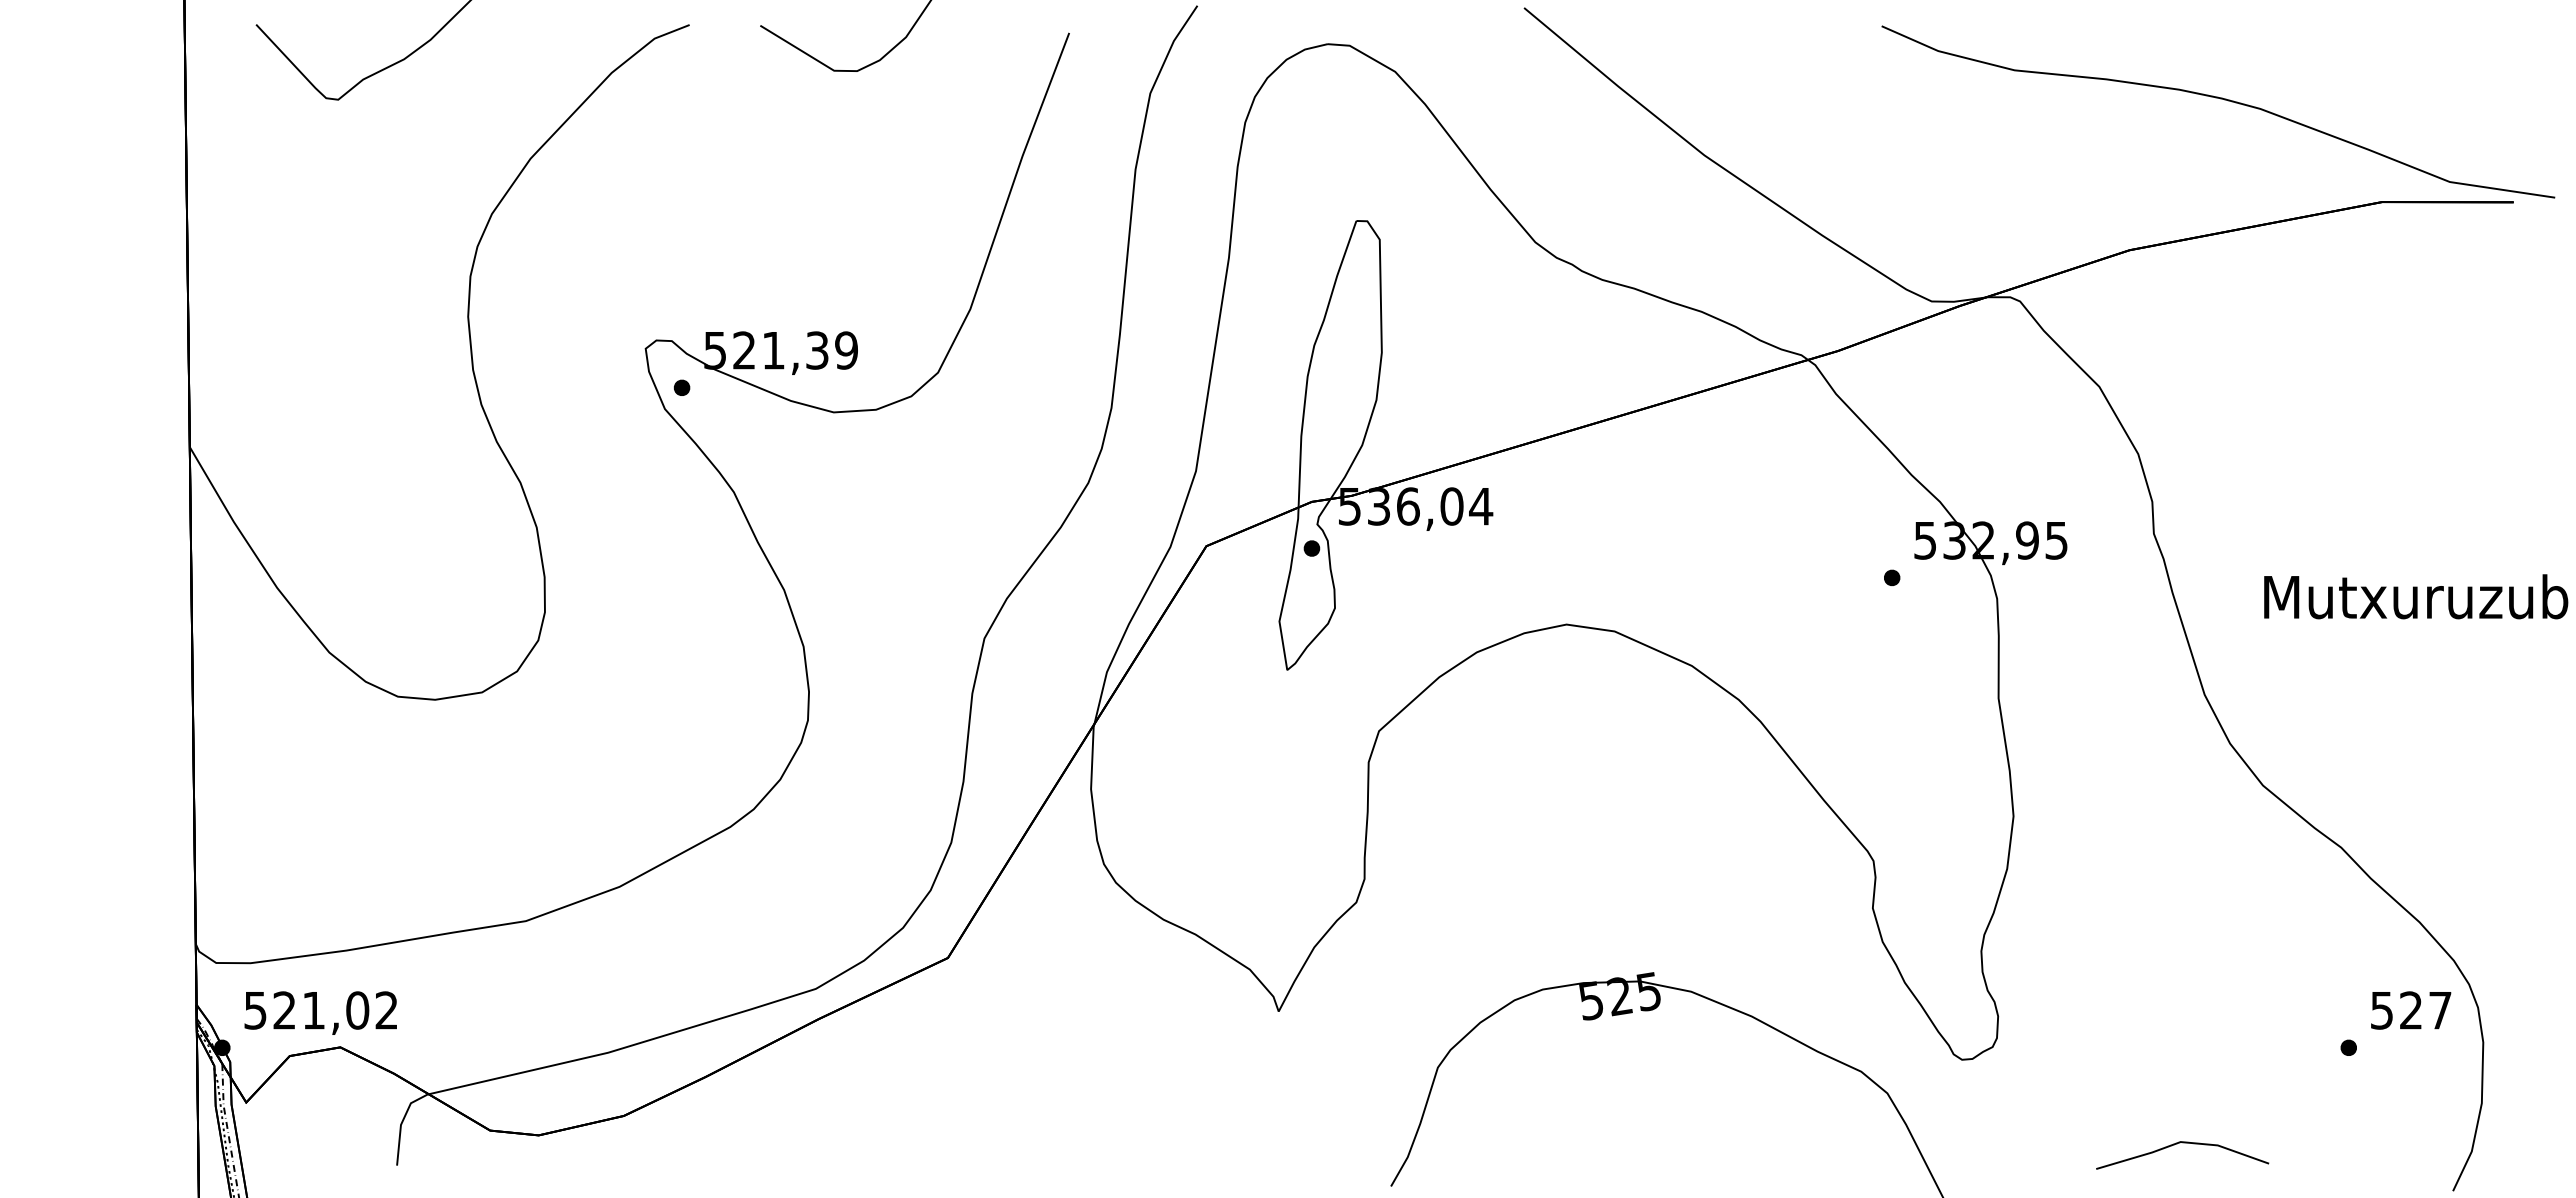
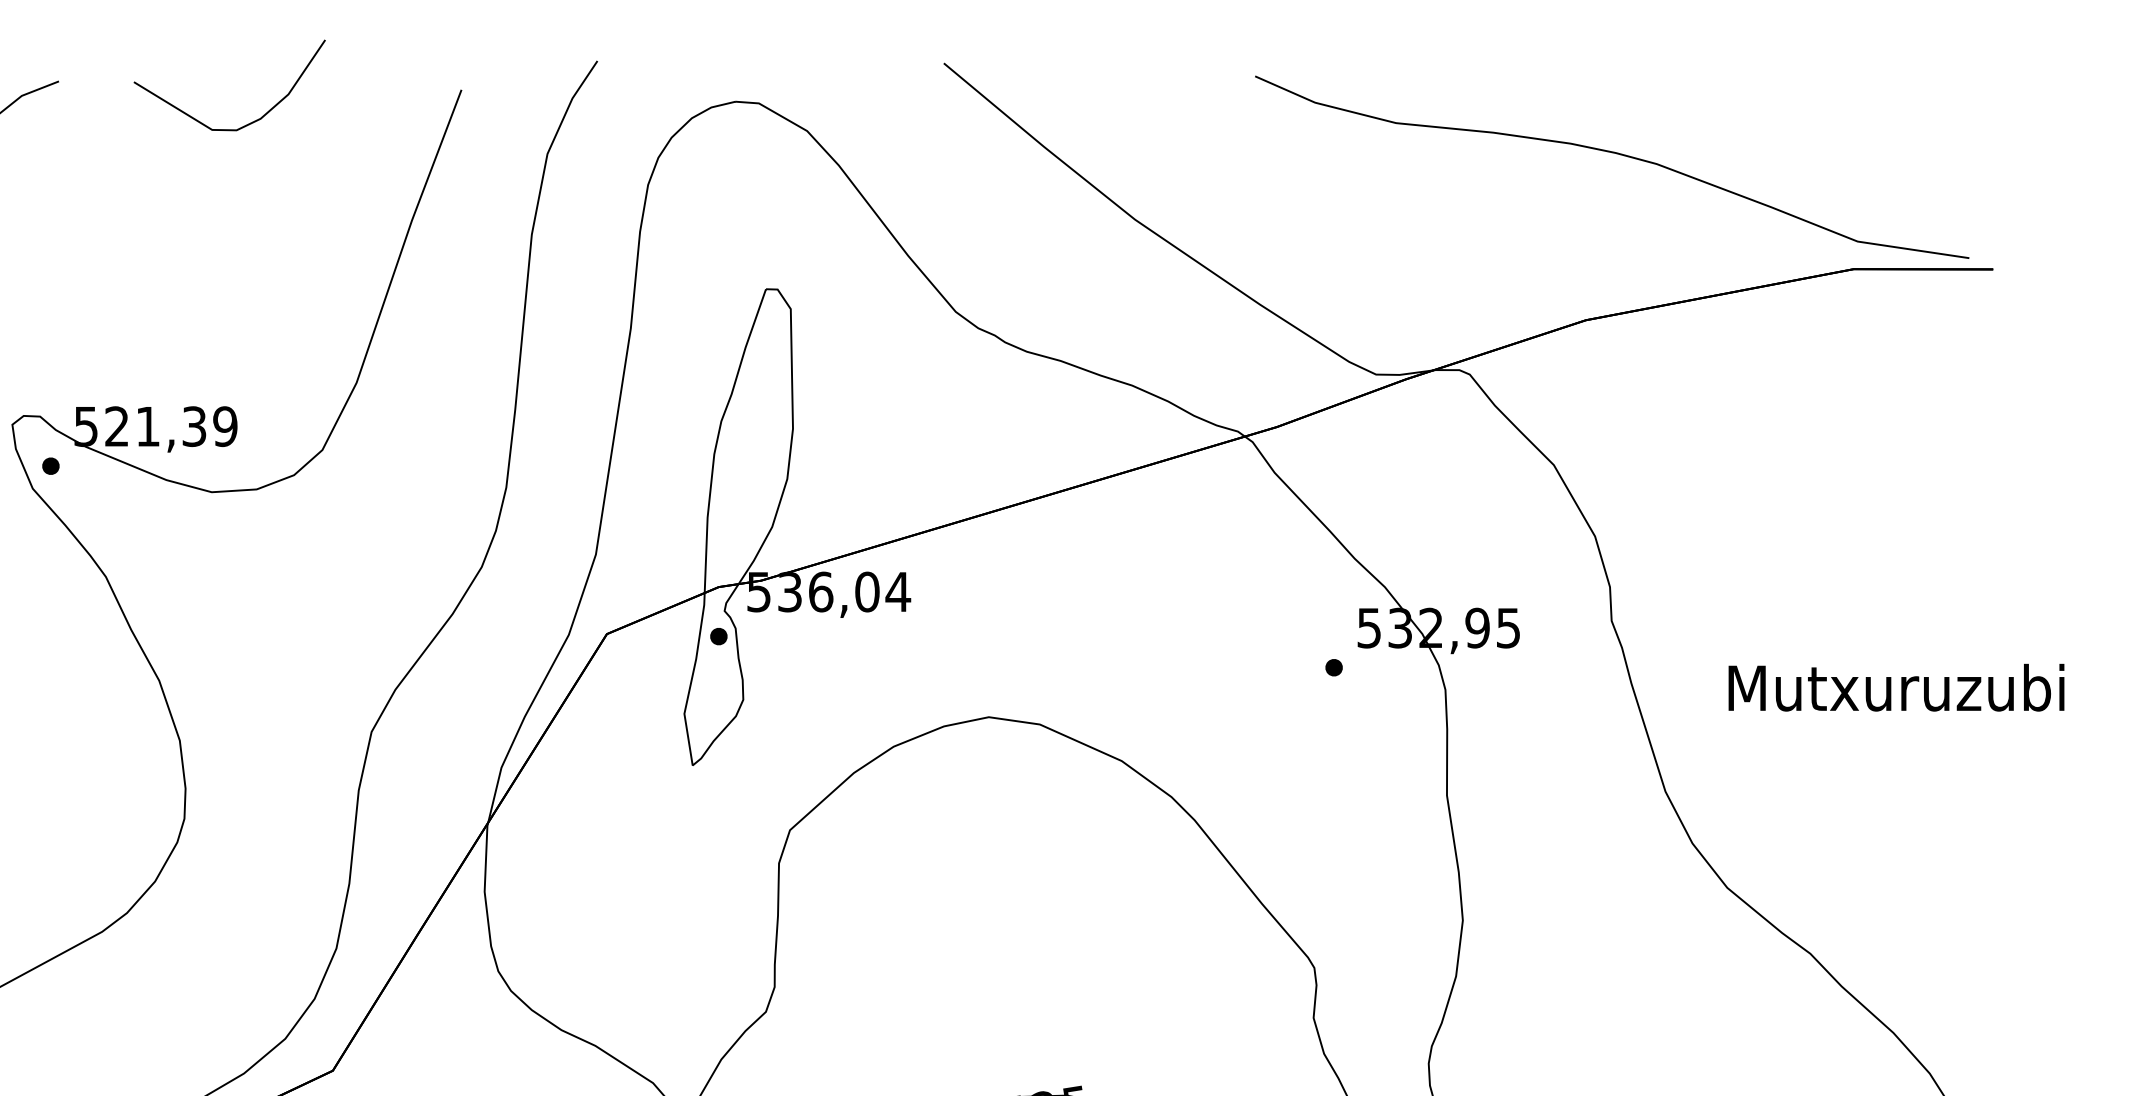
curve: (2220, 99) -> (1614, 154), moved

